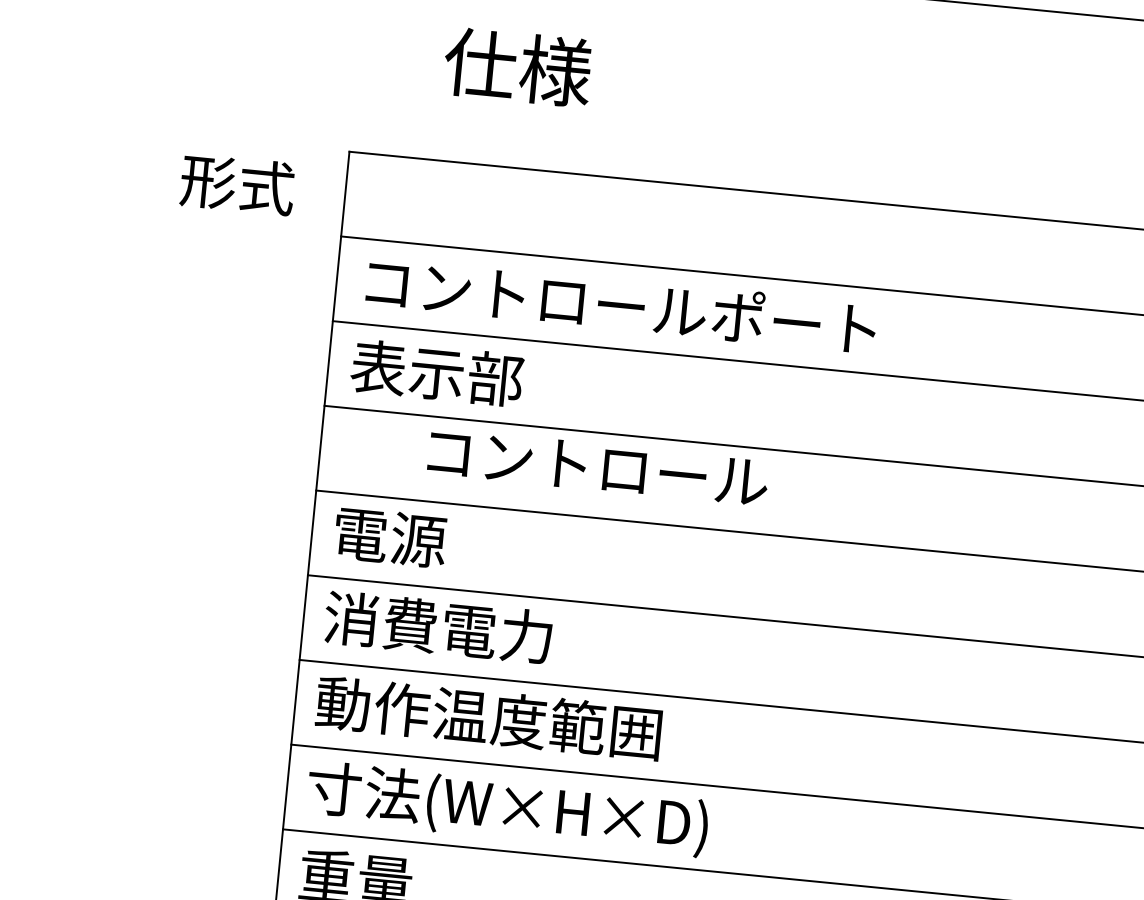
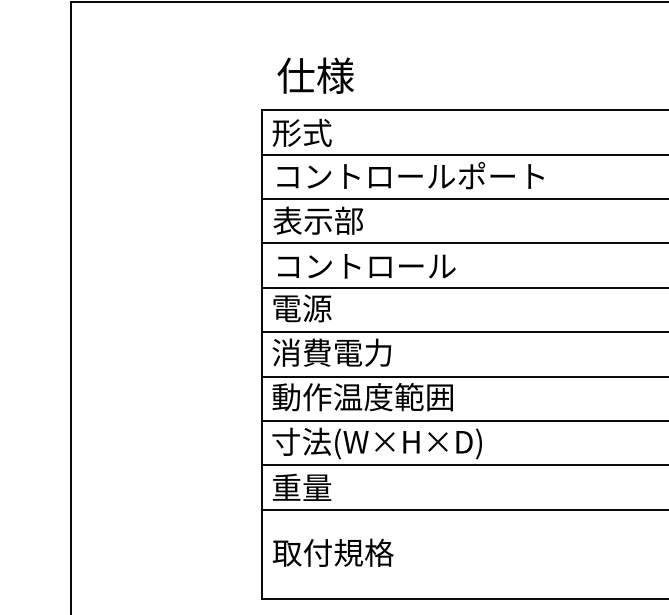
text: (517, 66) -> (315, 75), moved
text: (236, 183) -> (301, 132), moved
text: (597, 467) -> (366, 266), moved

